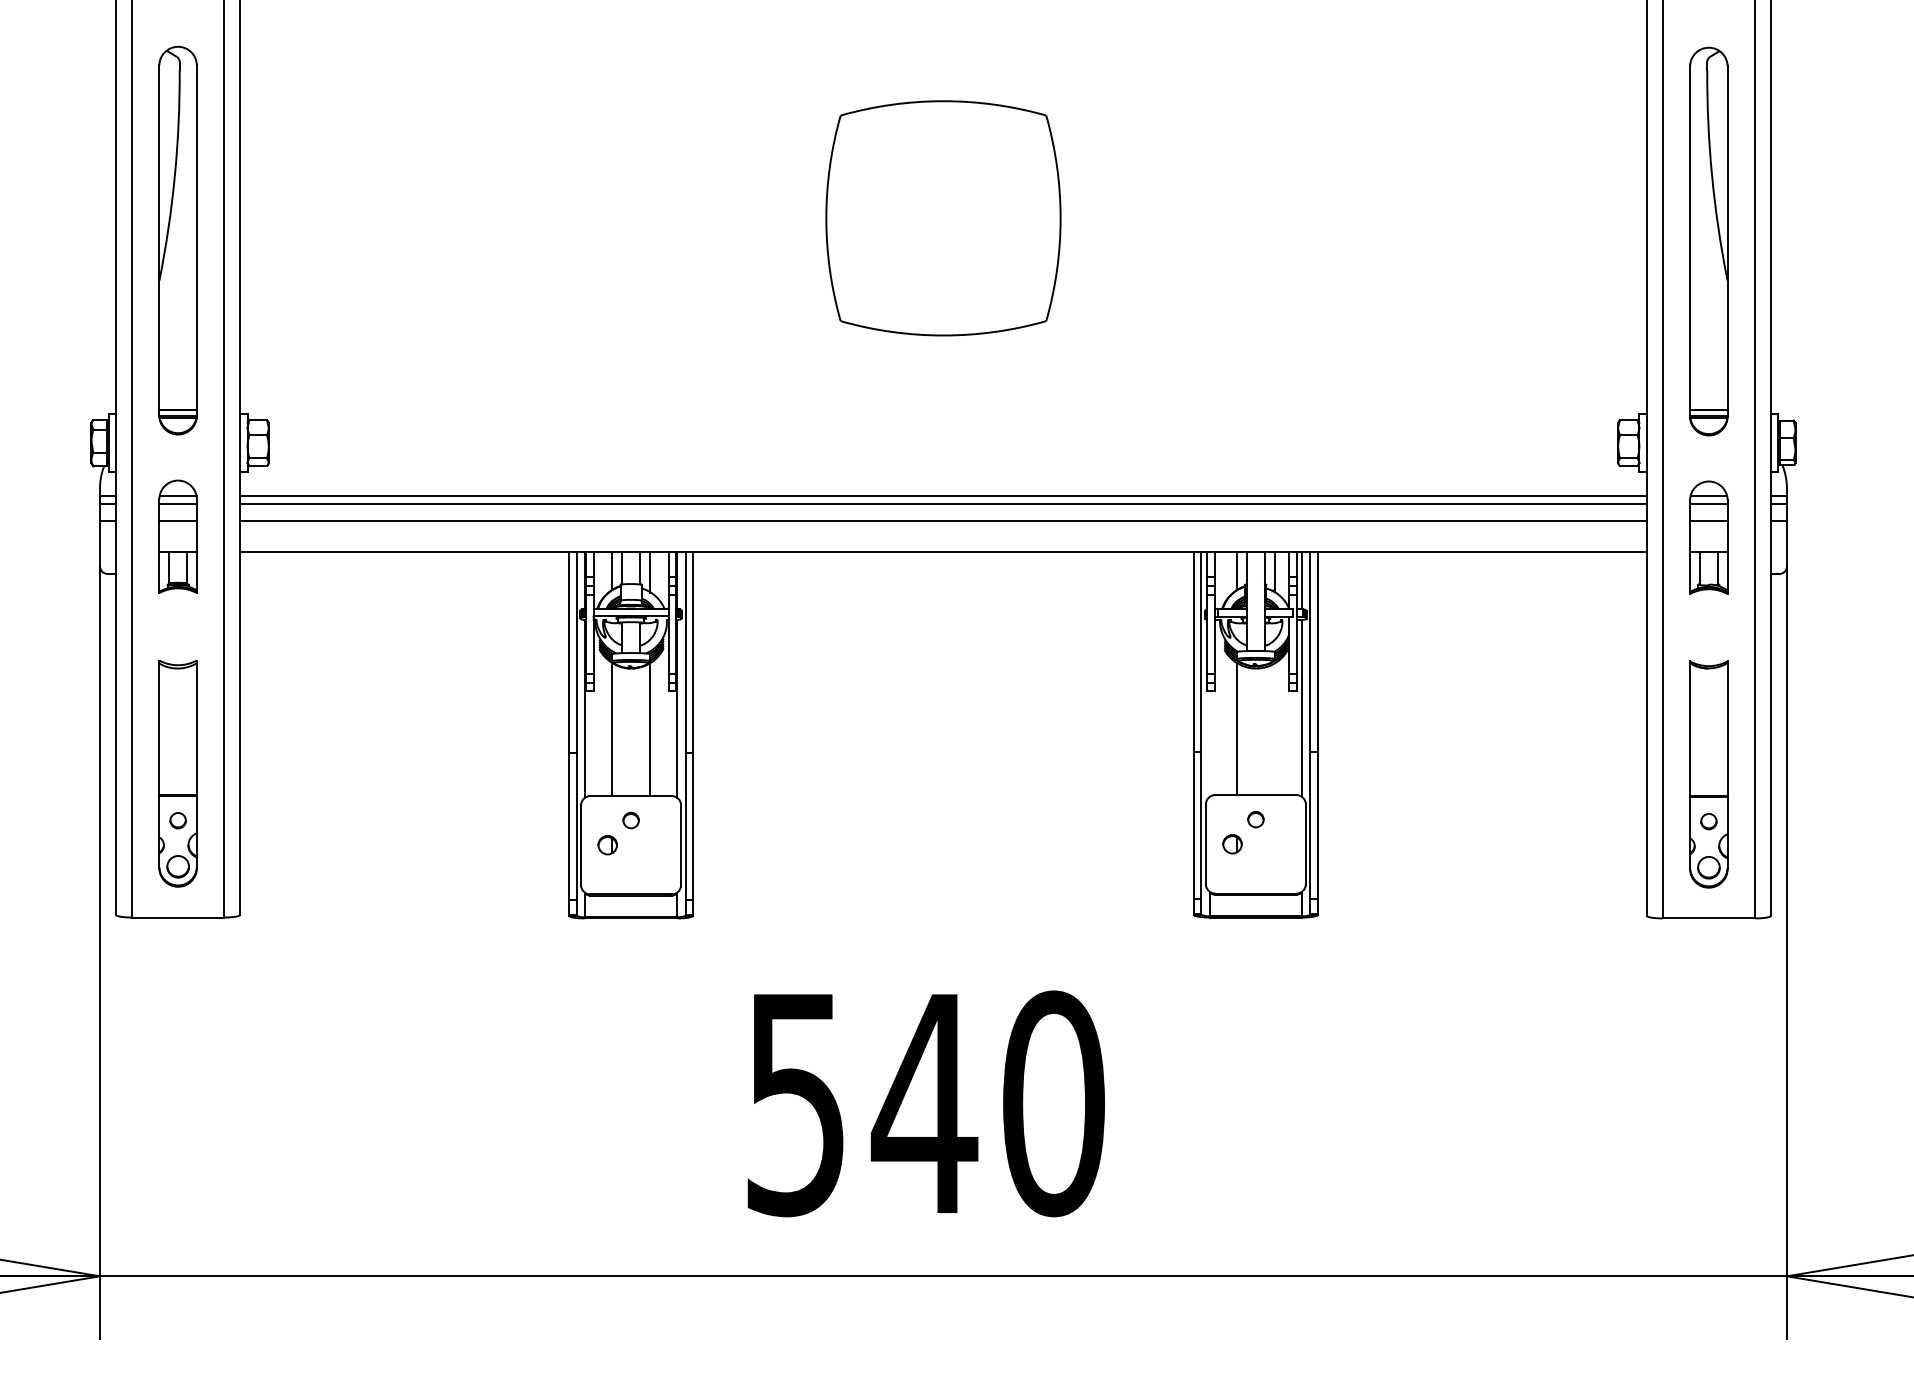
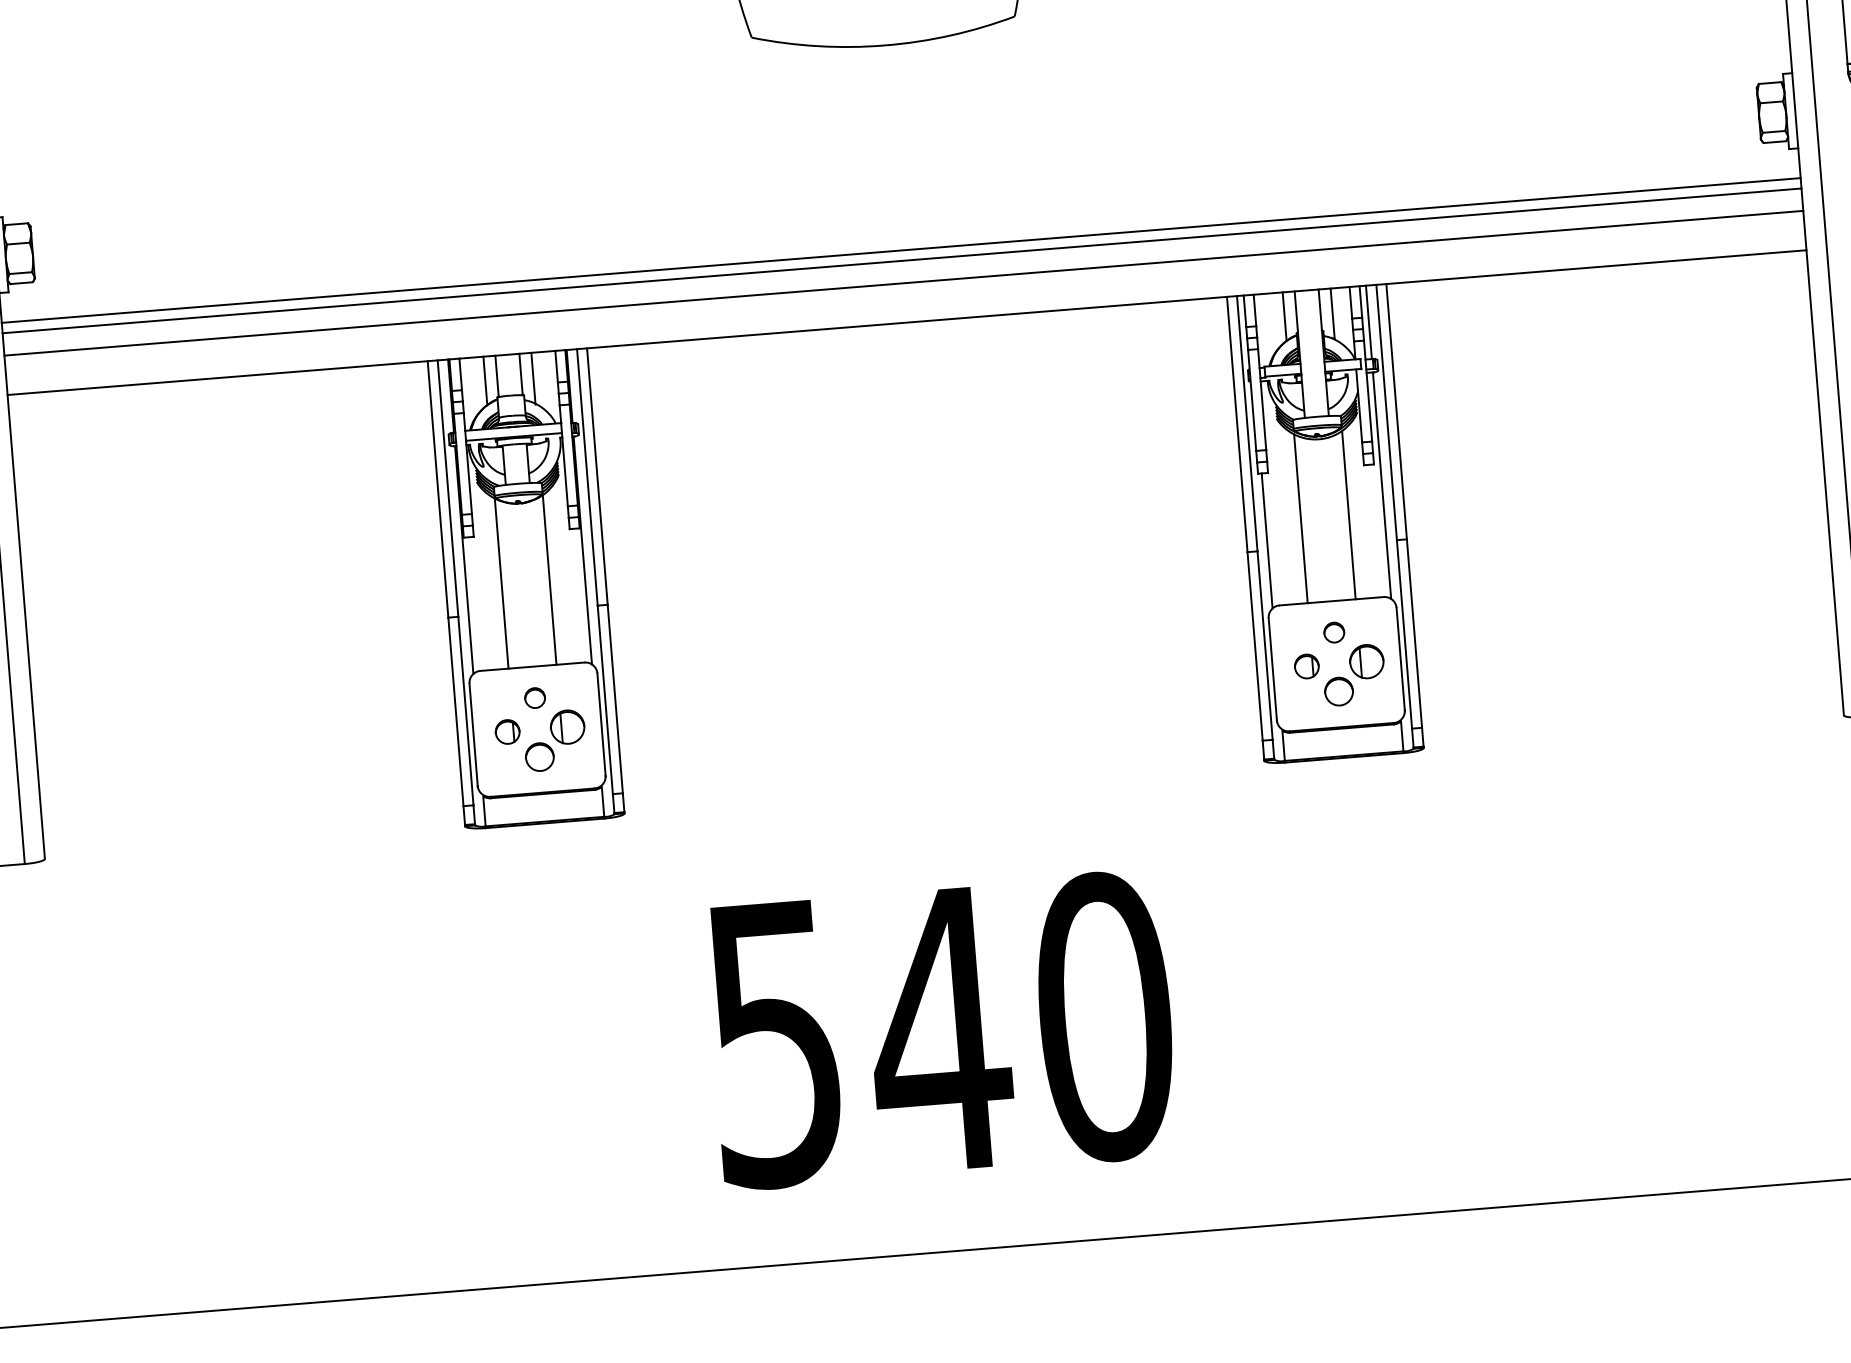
line: (1274, 729) -> (1348, 515), added
line: (1209, 744) -> (1267, 541), added
part: (1268, 853) -> (1353, 674), added
part: (643, 854) -> (554, 740), added

